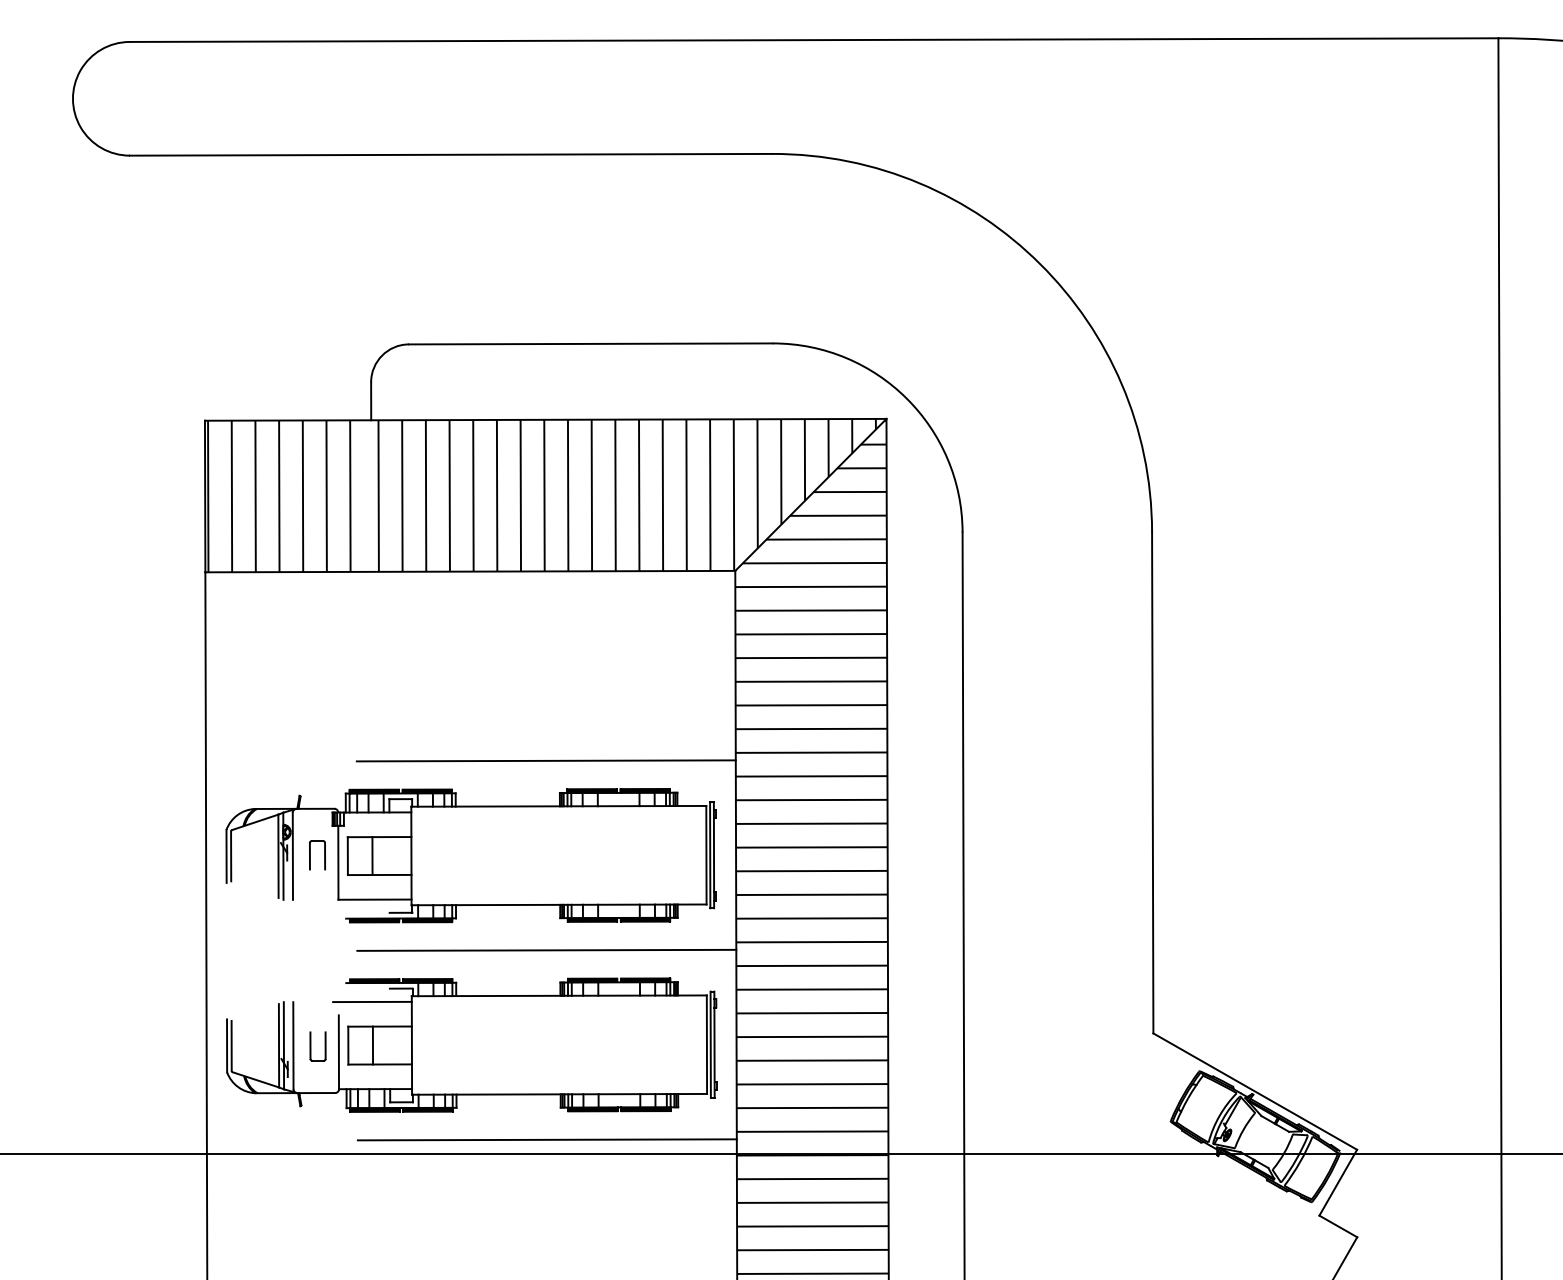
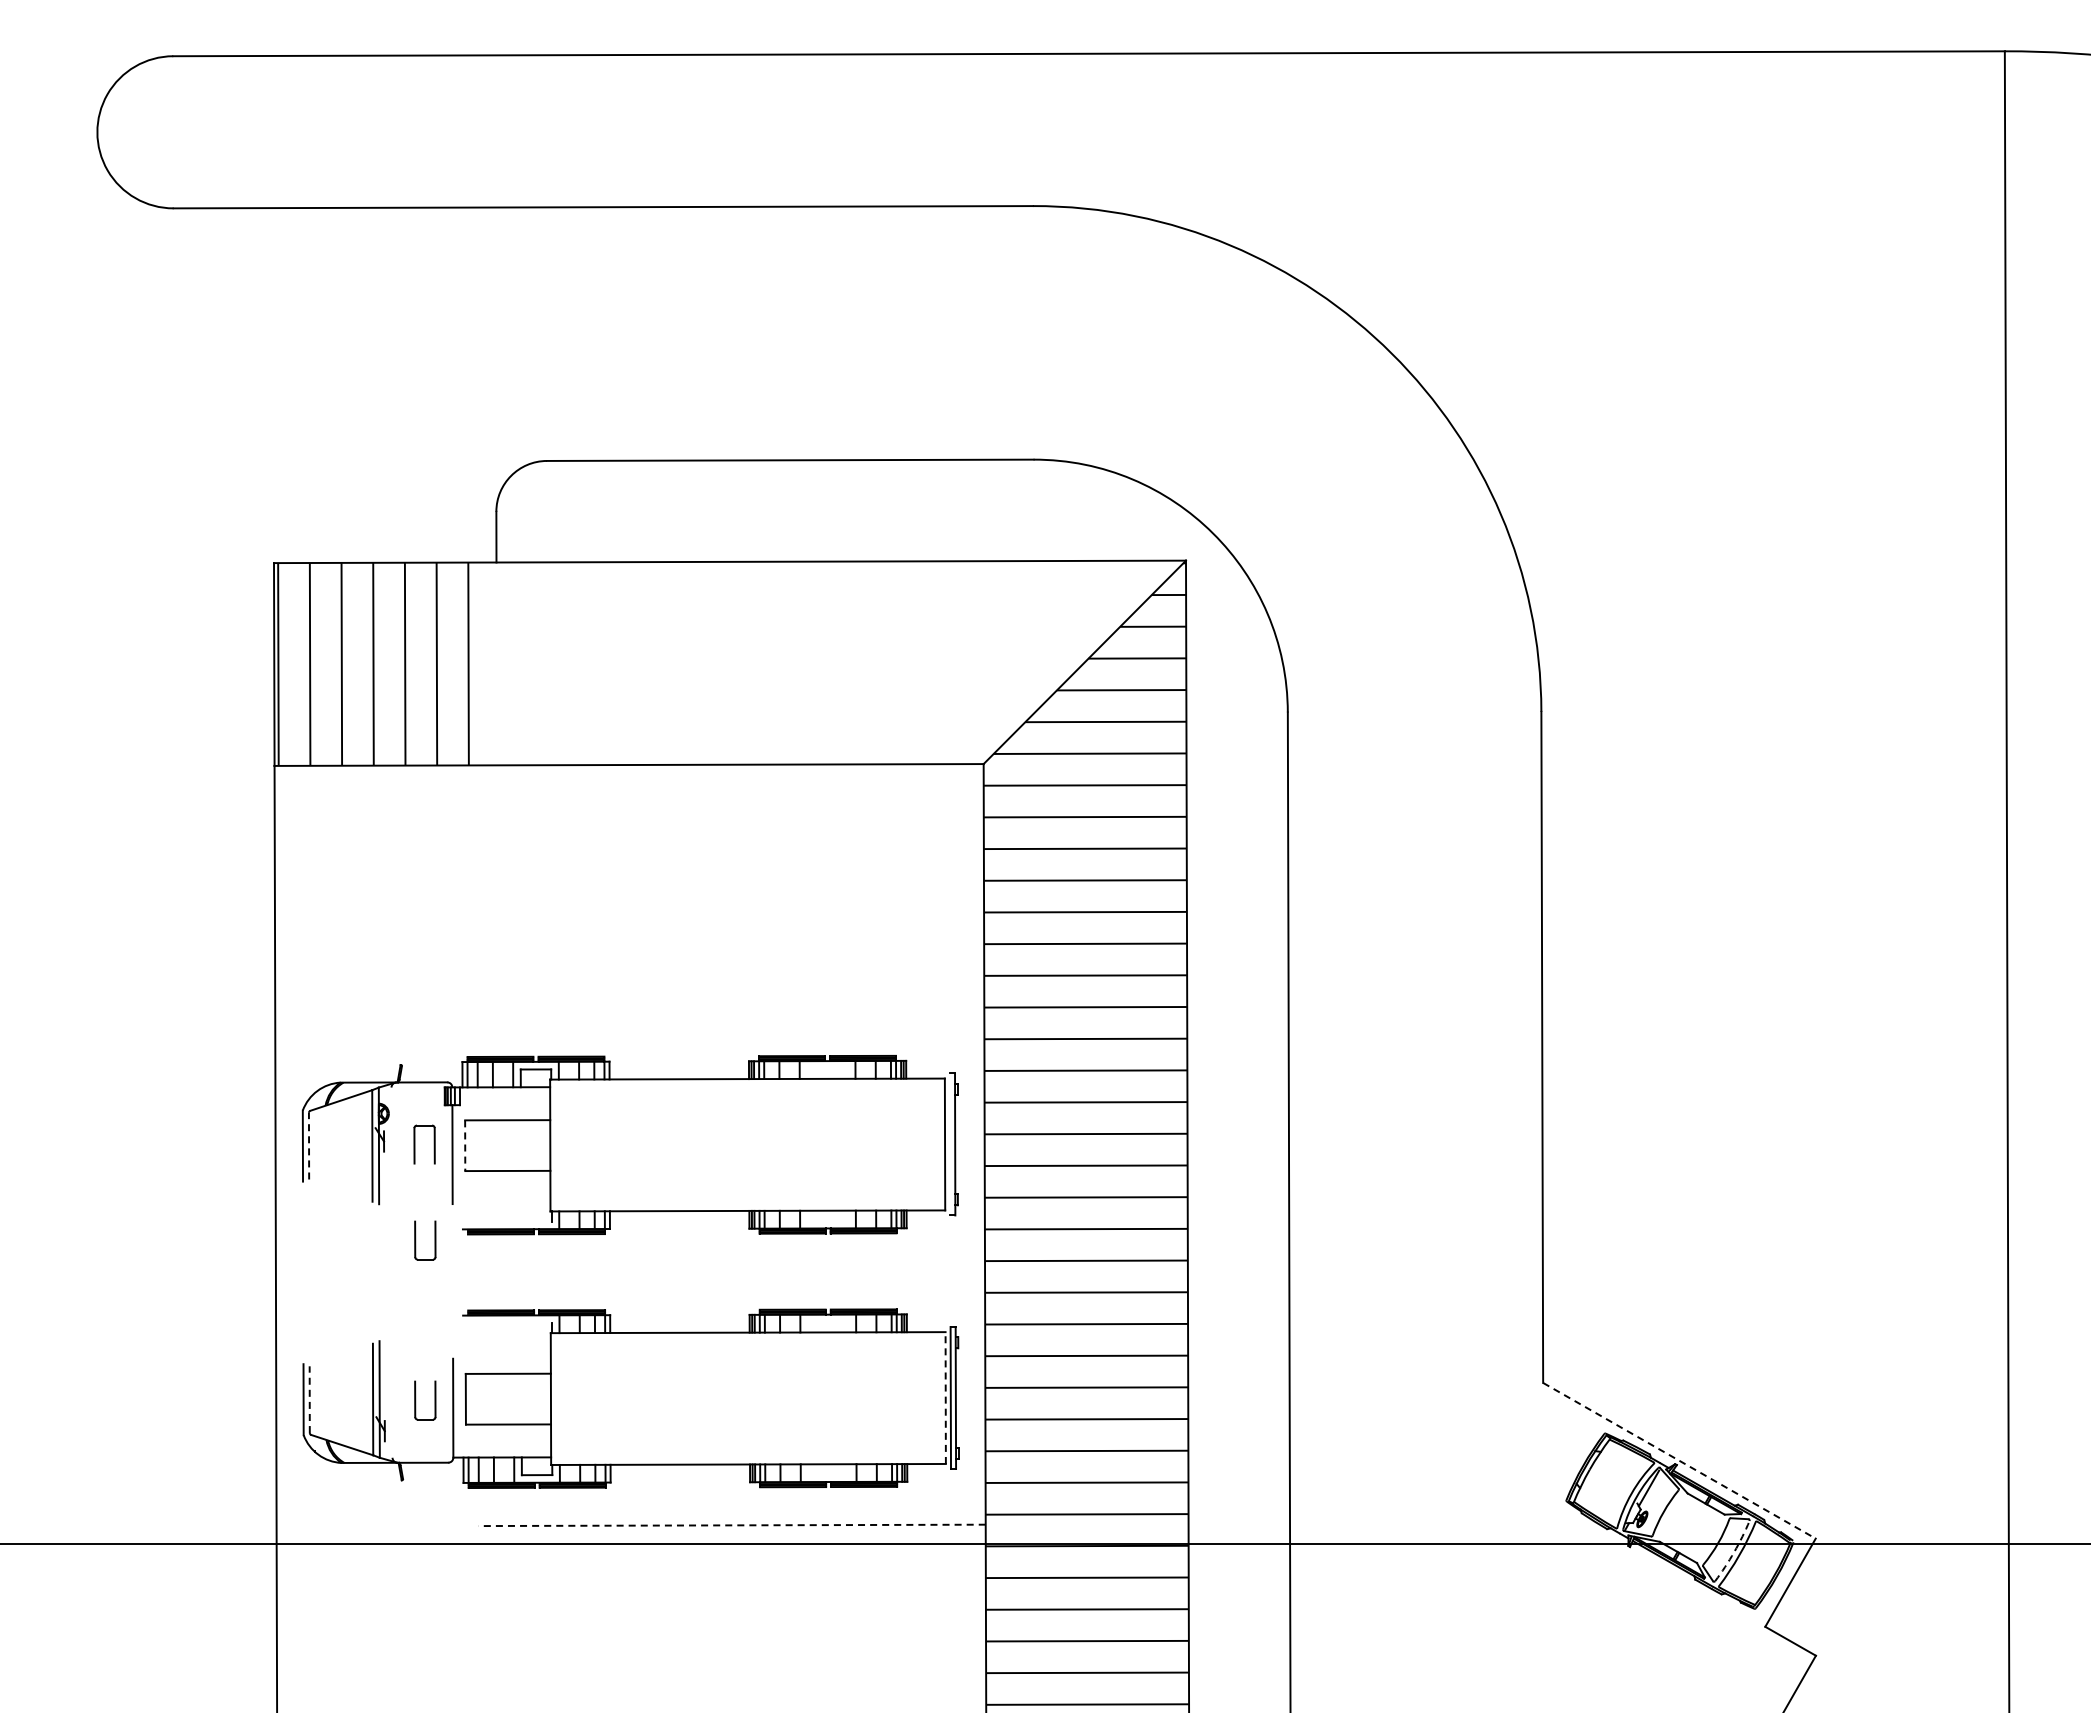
hatch: (626, 495) -> (838, 662), removed
line: (546, 760) -> (730, 1017), removed
line: (231, 855) -> (309, 1145), solid -> dashed
line: (292, 855) -> (391, 1145), removed
line: (372, 855) -> (498, 1145), removed
line: (709, 855) -> (949, 1144), removed
line: (348, 856) -> (465, 1146), solid -> dashed
line: (374, 899) -> (501, 1203), removed
line: (401, 912) -> (536, 1221), removed
part: (311, 926) -> (416, 1240), added
line: (546, 950) -> (731, 1271), removed
line: (401, 988) -> (536, 1322), removed
line: (371, 1001) -> (497, 1340), removed
line: (231, 1045) -> (309, 1399), solid -> dashed
line: (293, 1045) -> (392, 1399), removed
line: (372, 1045) -> (498, 1398), removed
line: (706, 1045) -> (945, 1398), solid -> dashed
line: (1255, 1091) -> (1679, 1460), solid -> dashed
line: (547, 1139) -> (732, 1525), solid -> dashed
arc: (1296, 1160) -> (1734, 1552), solid -> dashed

